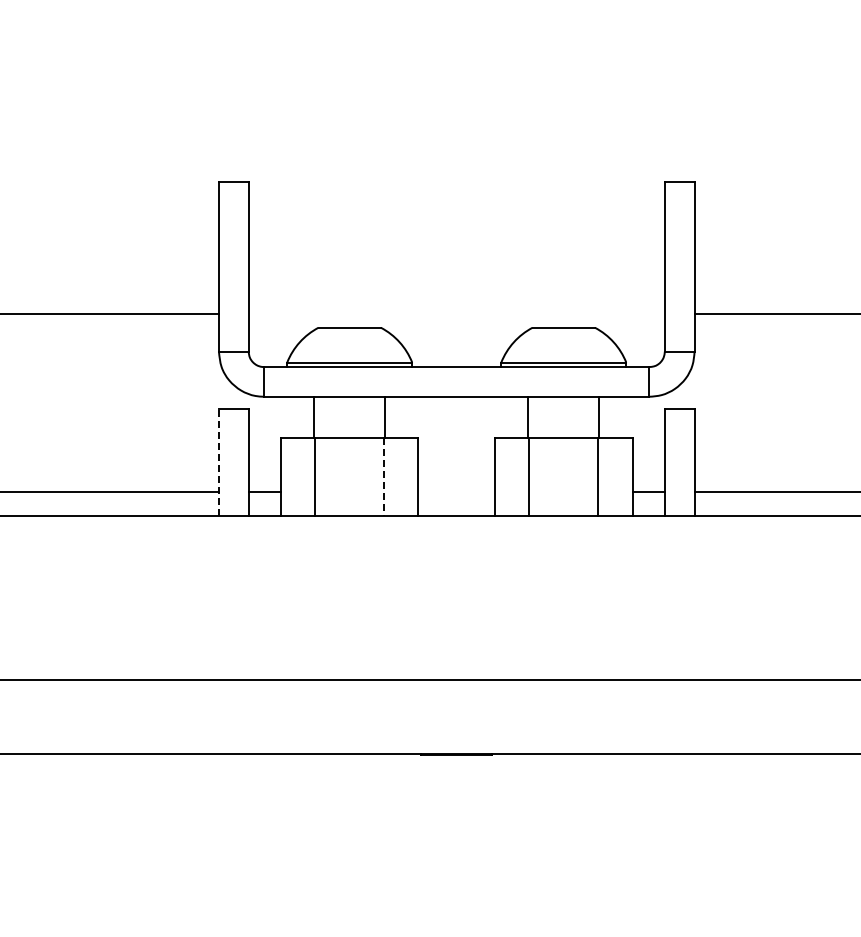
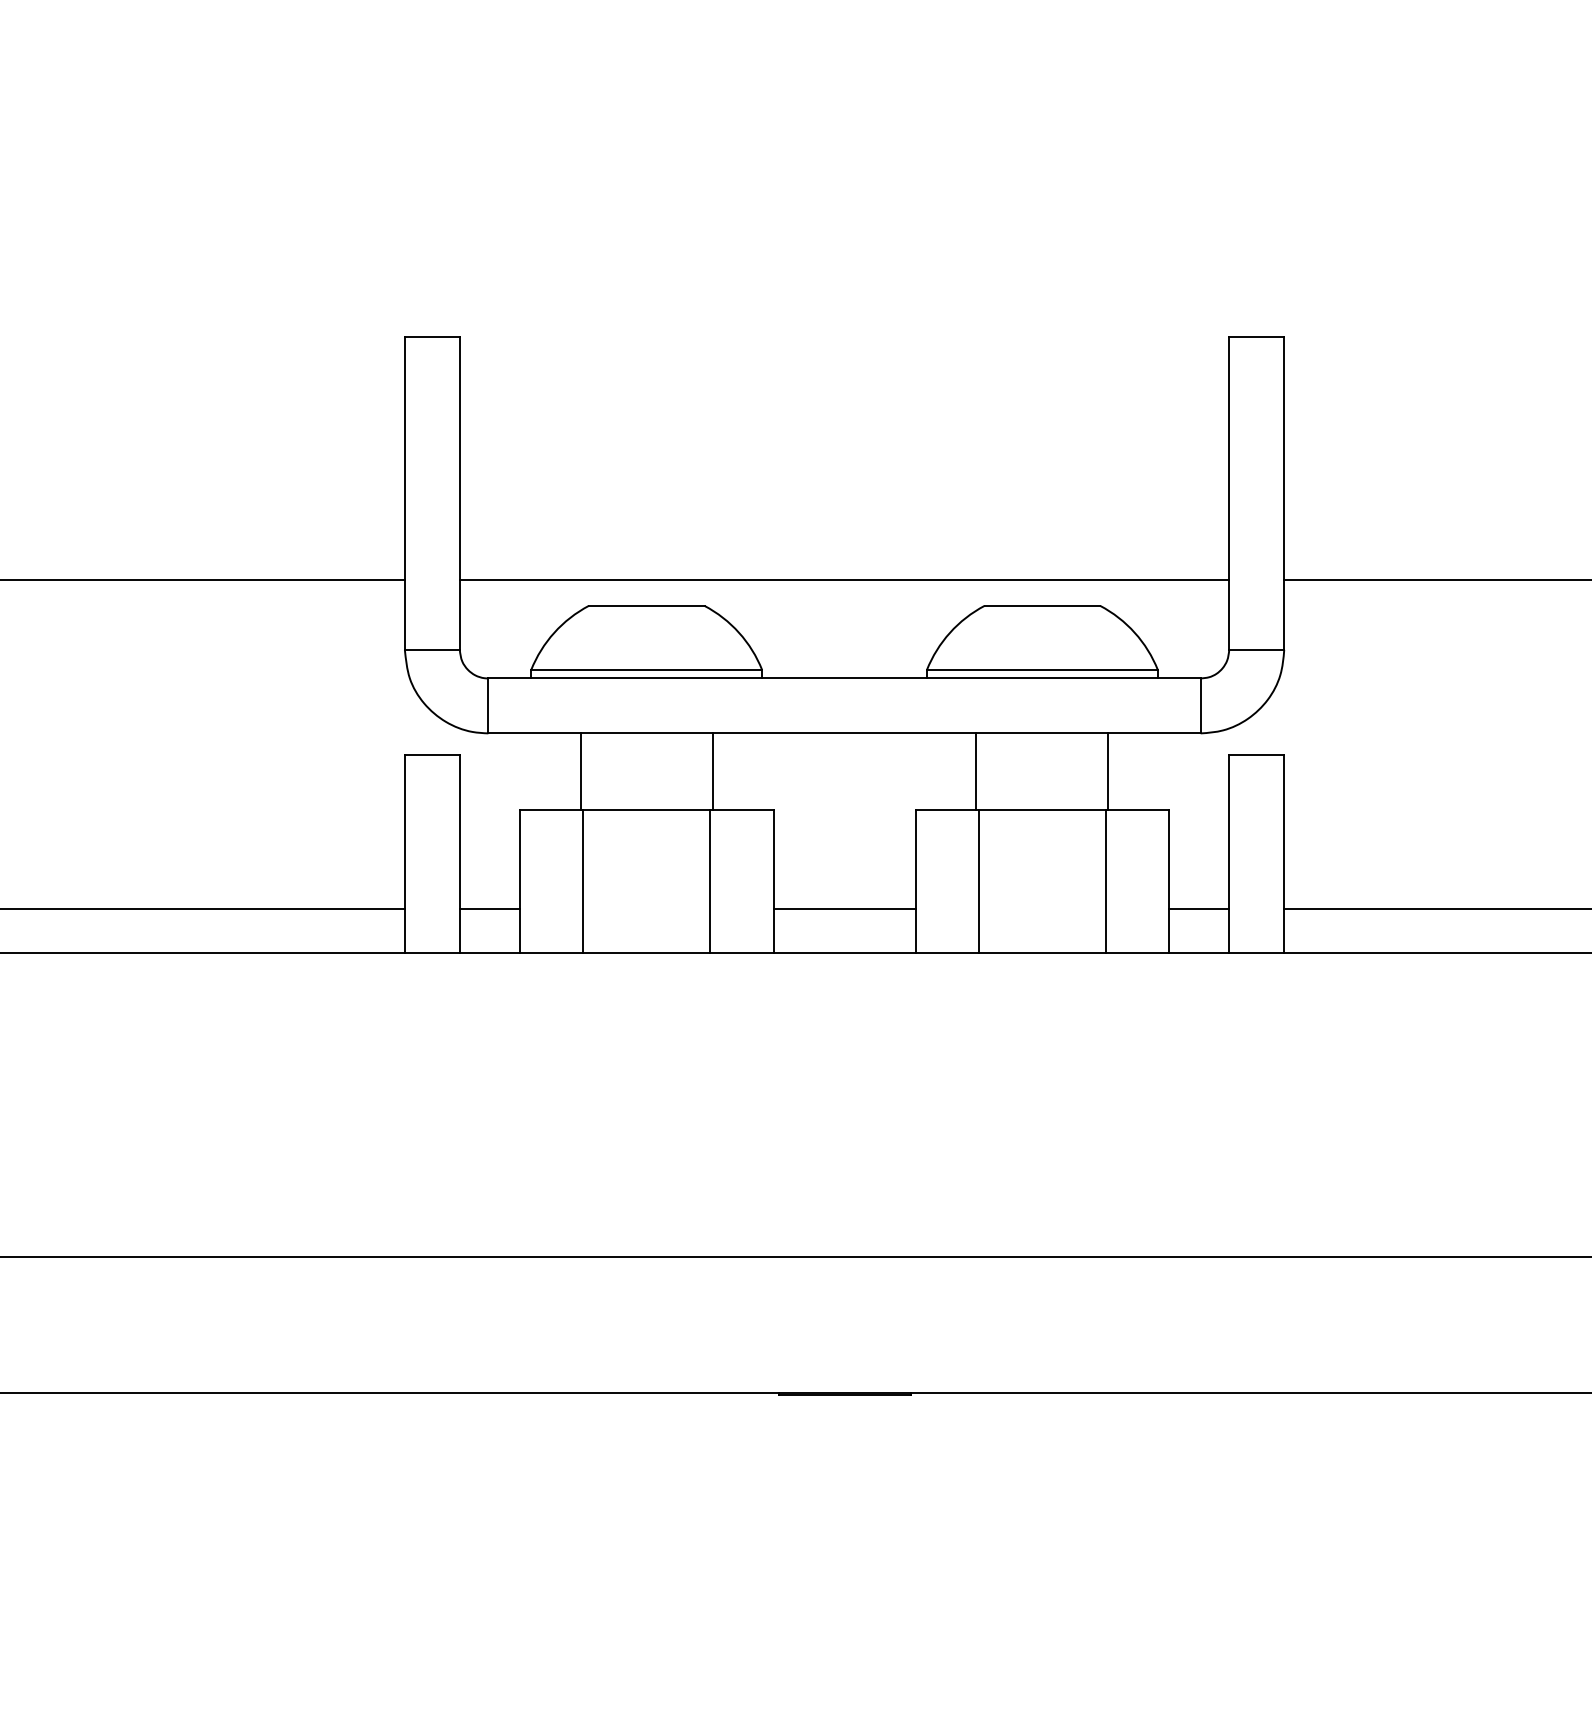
line: (456, 313) -> (844, 579), added
line: (218, 462) -> (404, 854), dashed -> solid
line: (383, 477) -> (709, 882), dashed -> solid
line: (456, 491) -> (844, 908), added

